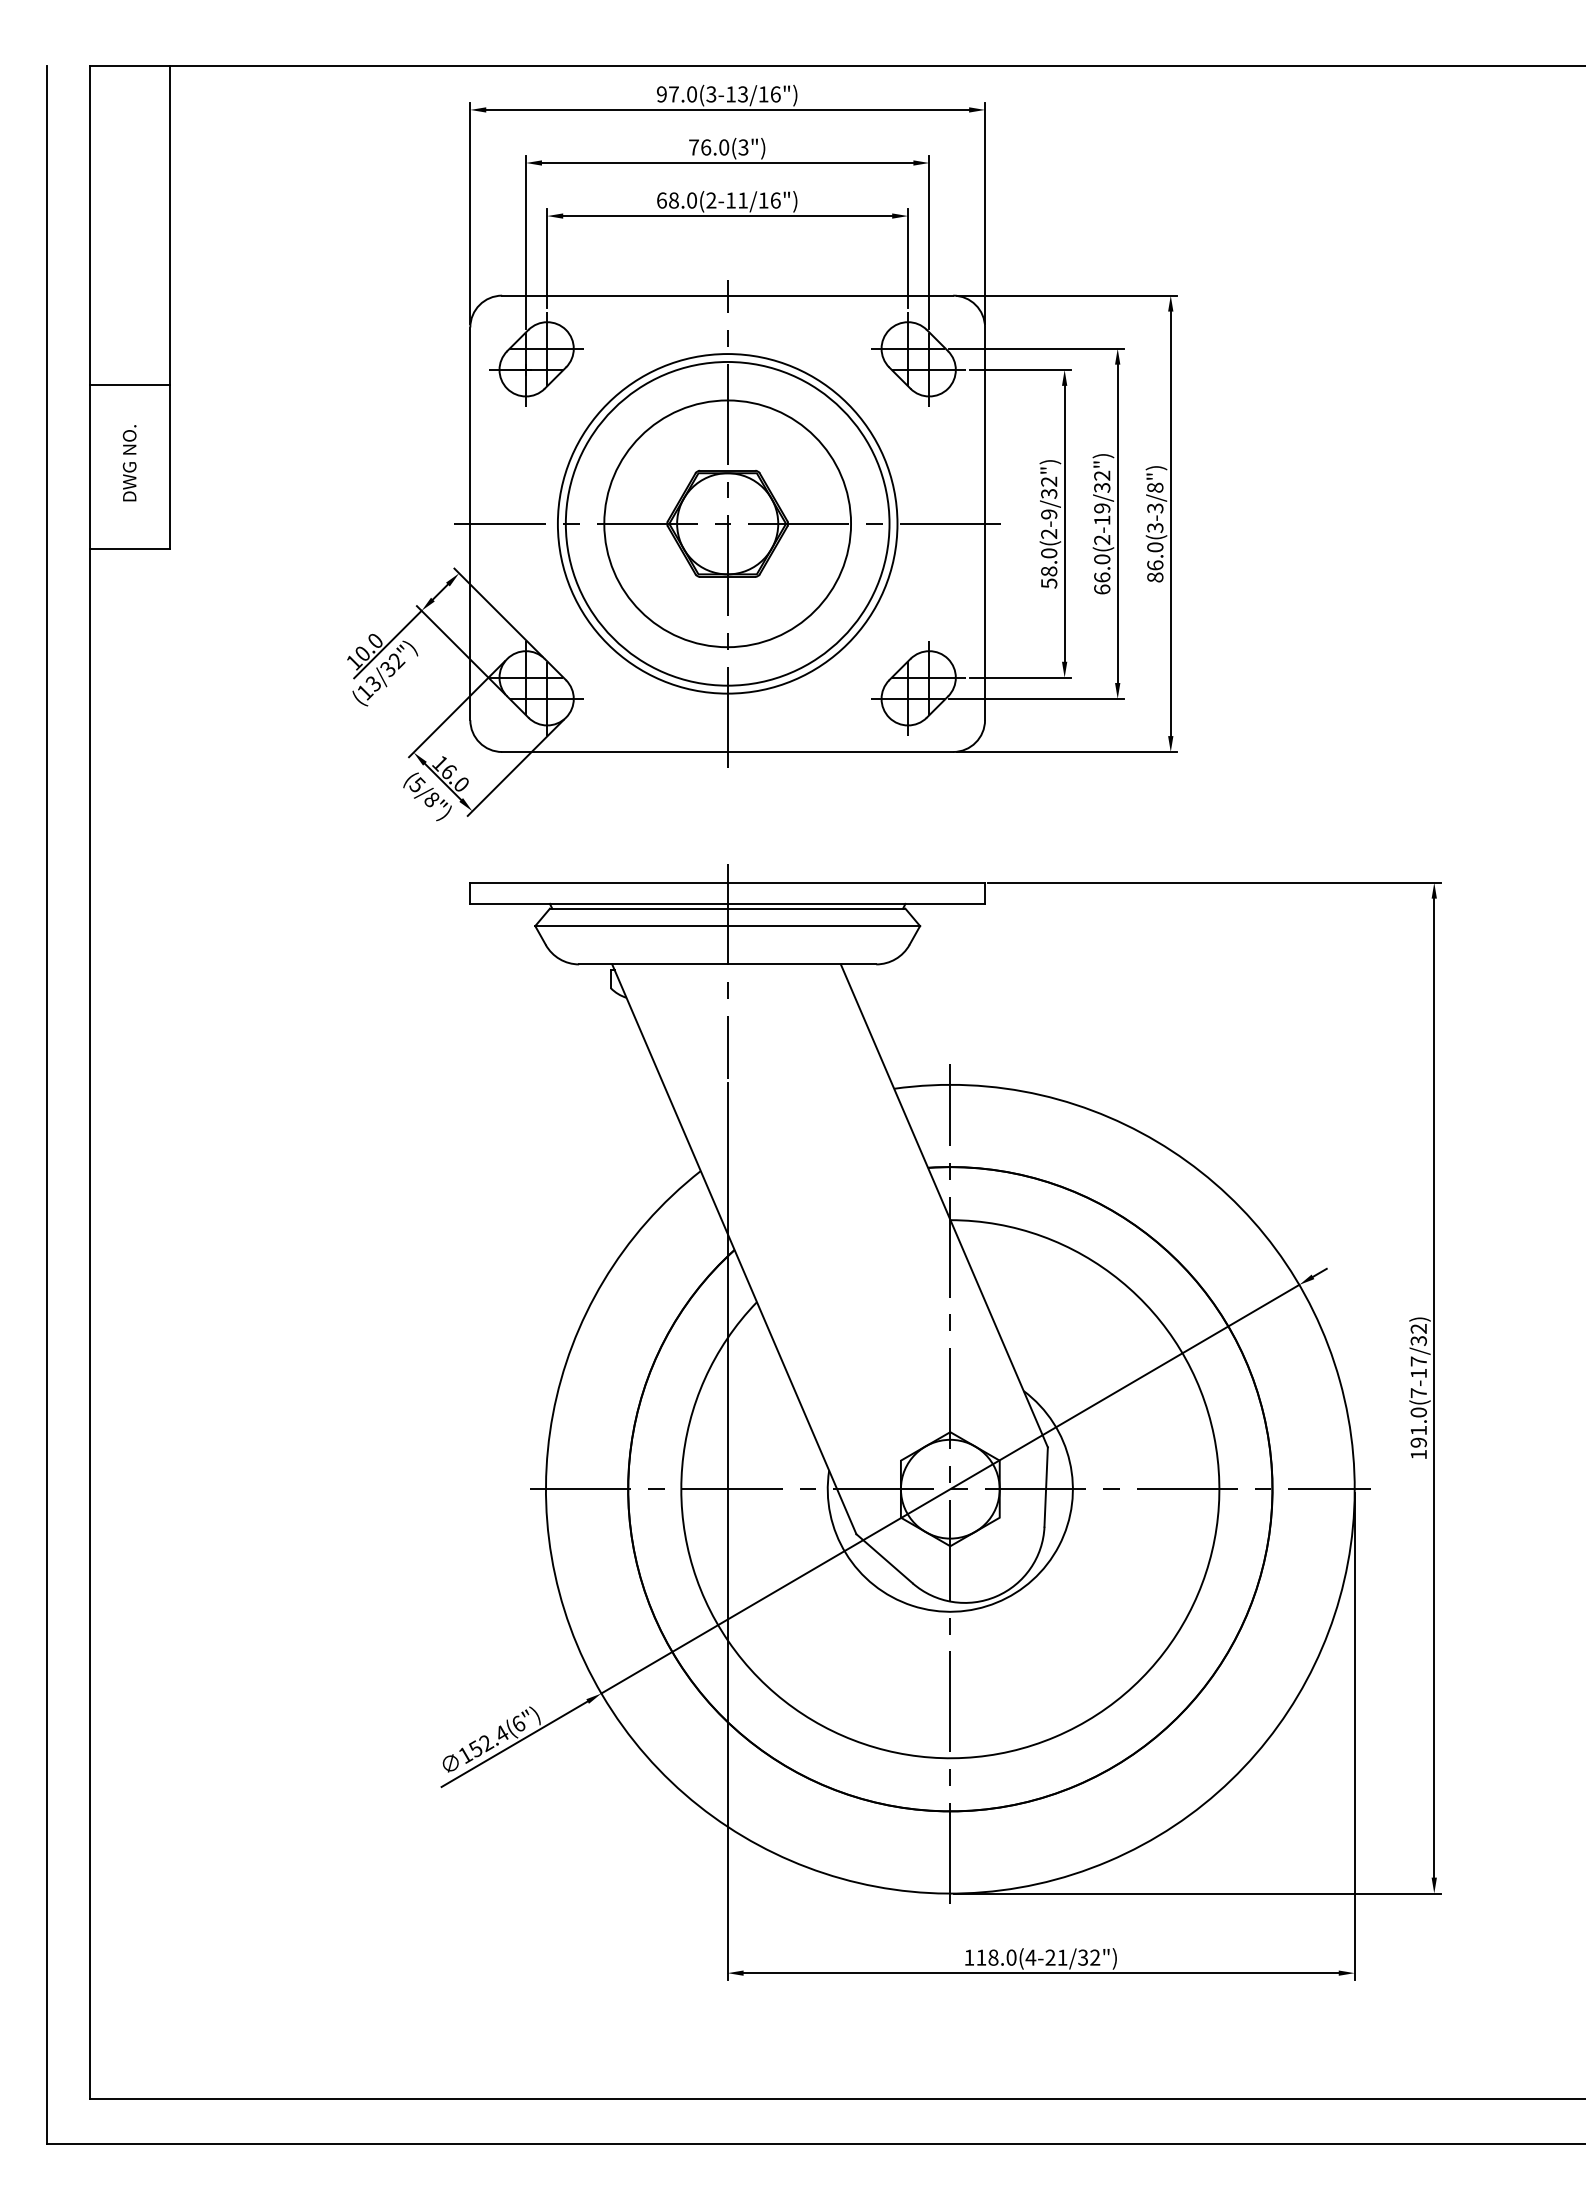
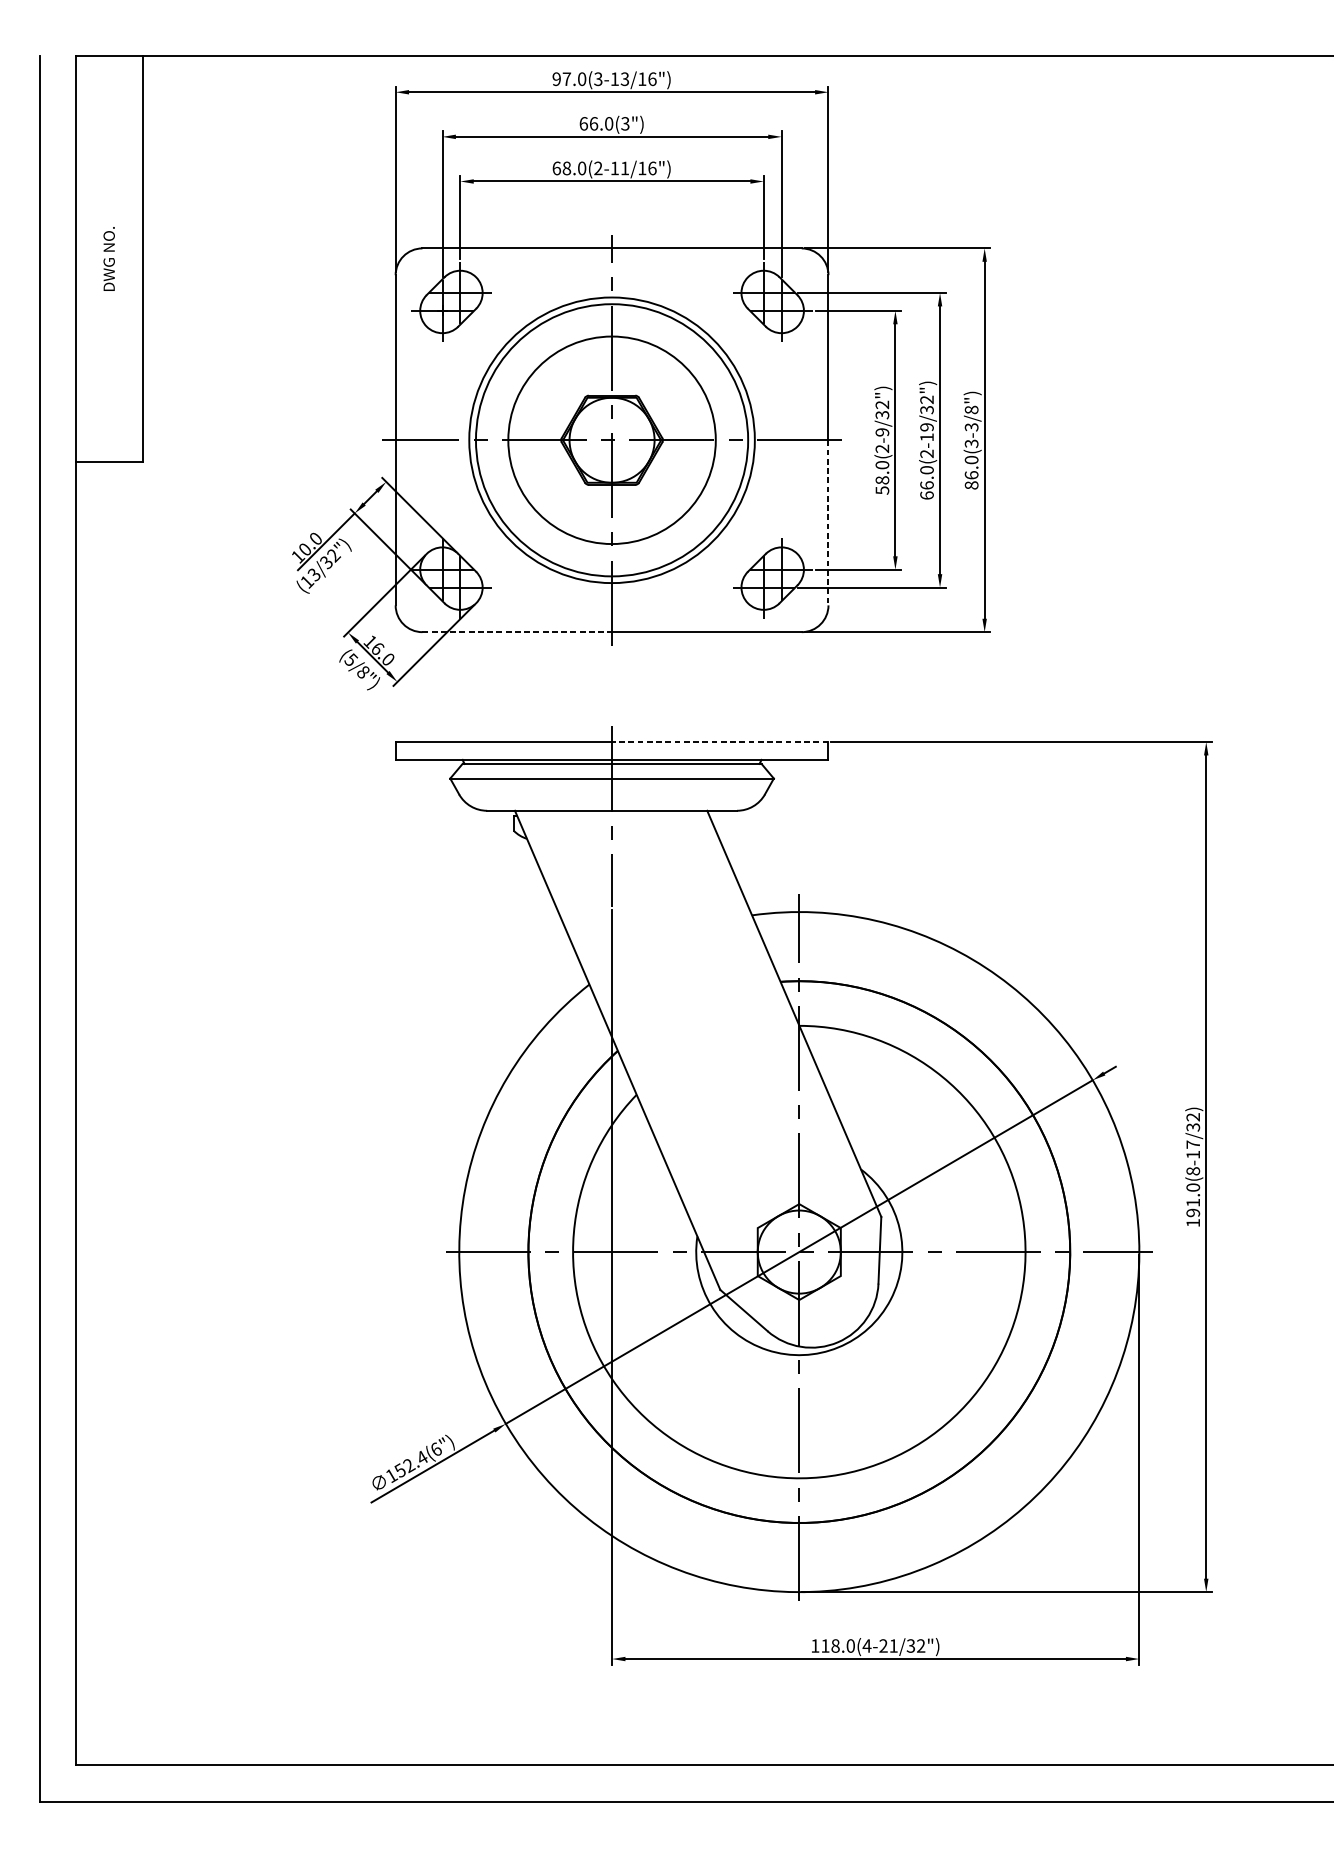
text: (694, 147) -> (584, 123), 76.0(3") -> 66.0(3")
line: (129, 384) -> (109, 323), removed
text: (129, 463) -> (109, 259), moved
line: (985, 622) -> (828, 523), solid -> dashed
line: (614, 752) -> (516, 632), solid -> dashed
line: (856, 882) -> (720, 741), solid -> dashed
text: (1418, 1393) -> (1192, 1171), 191.0(7-17/32) -> 191.0(8-17/32)

